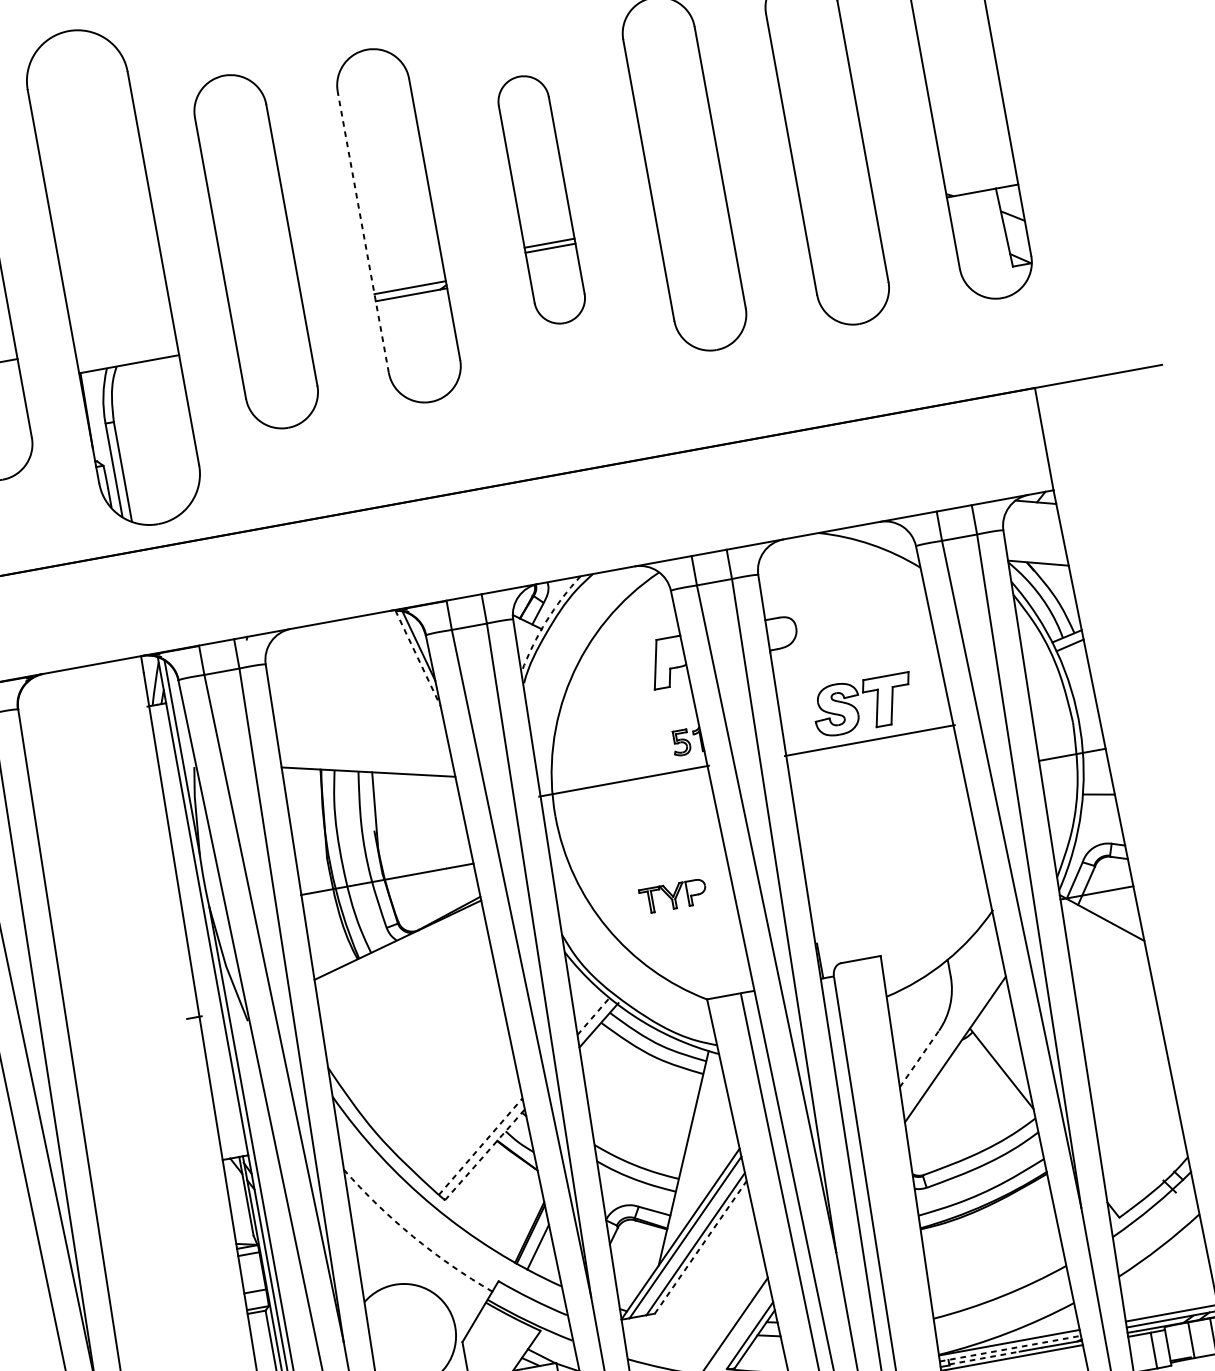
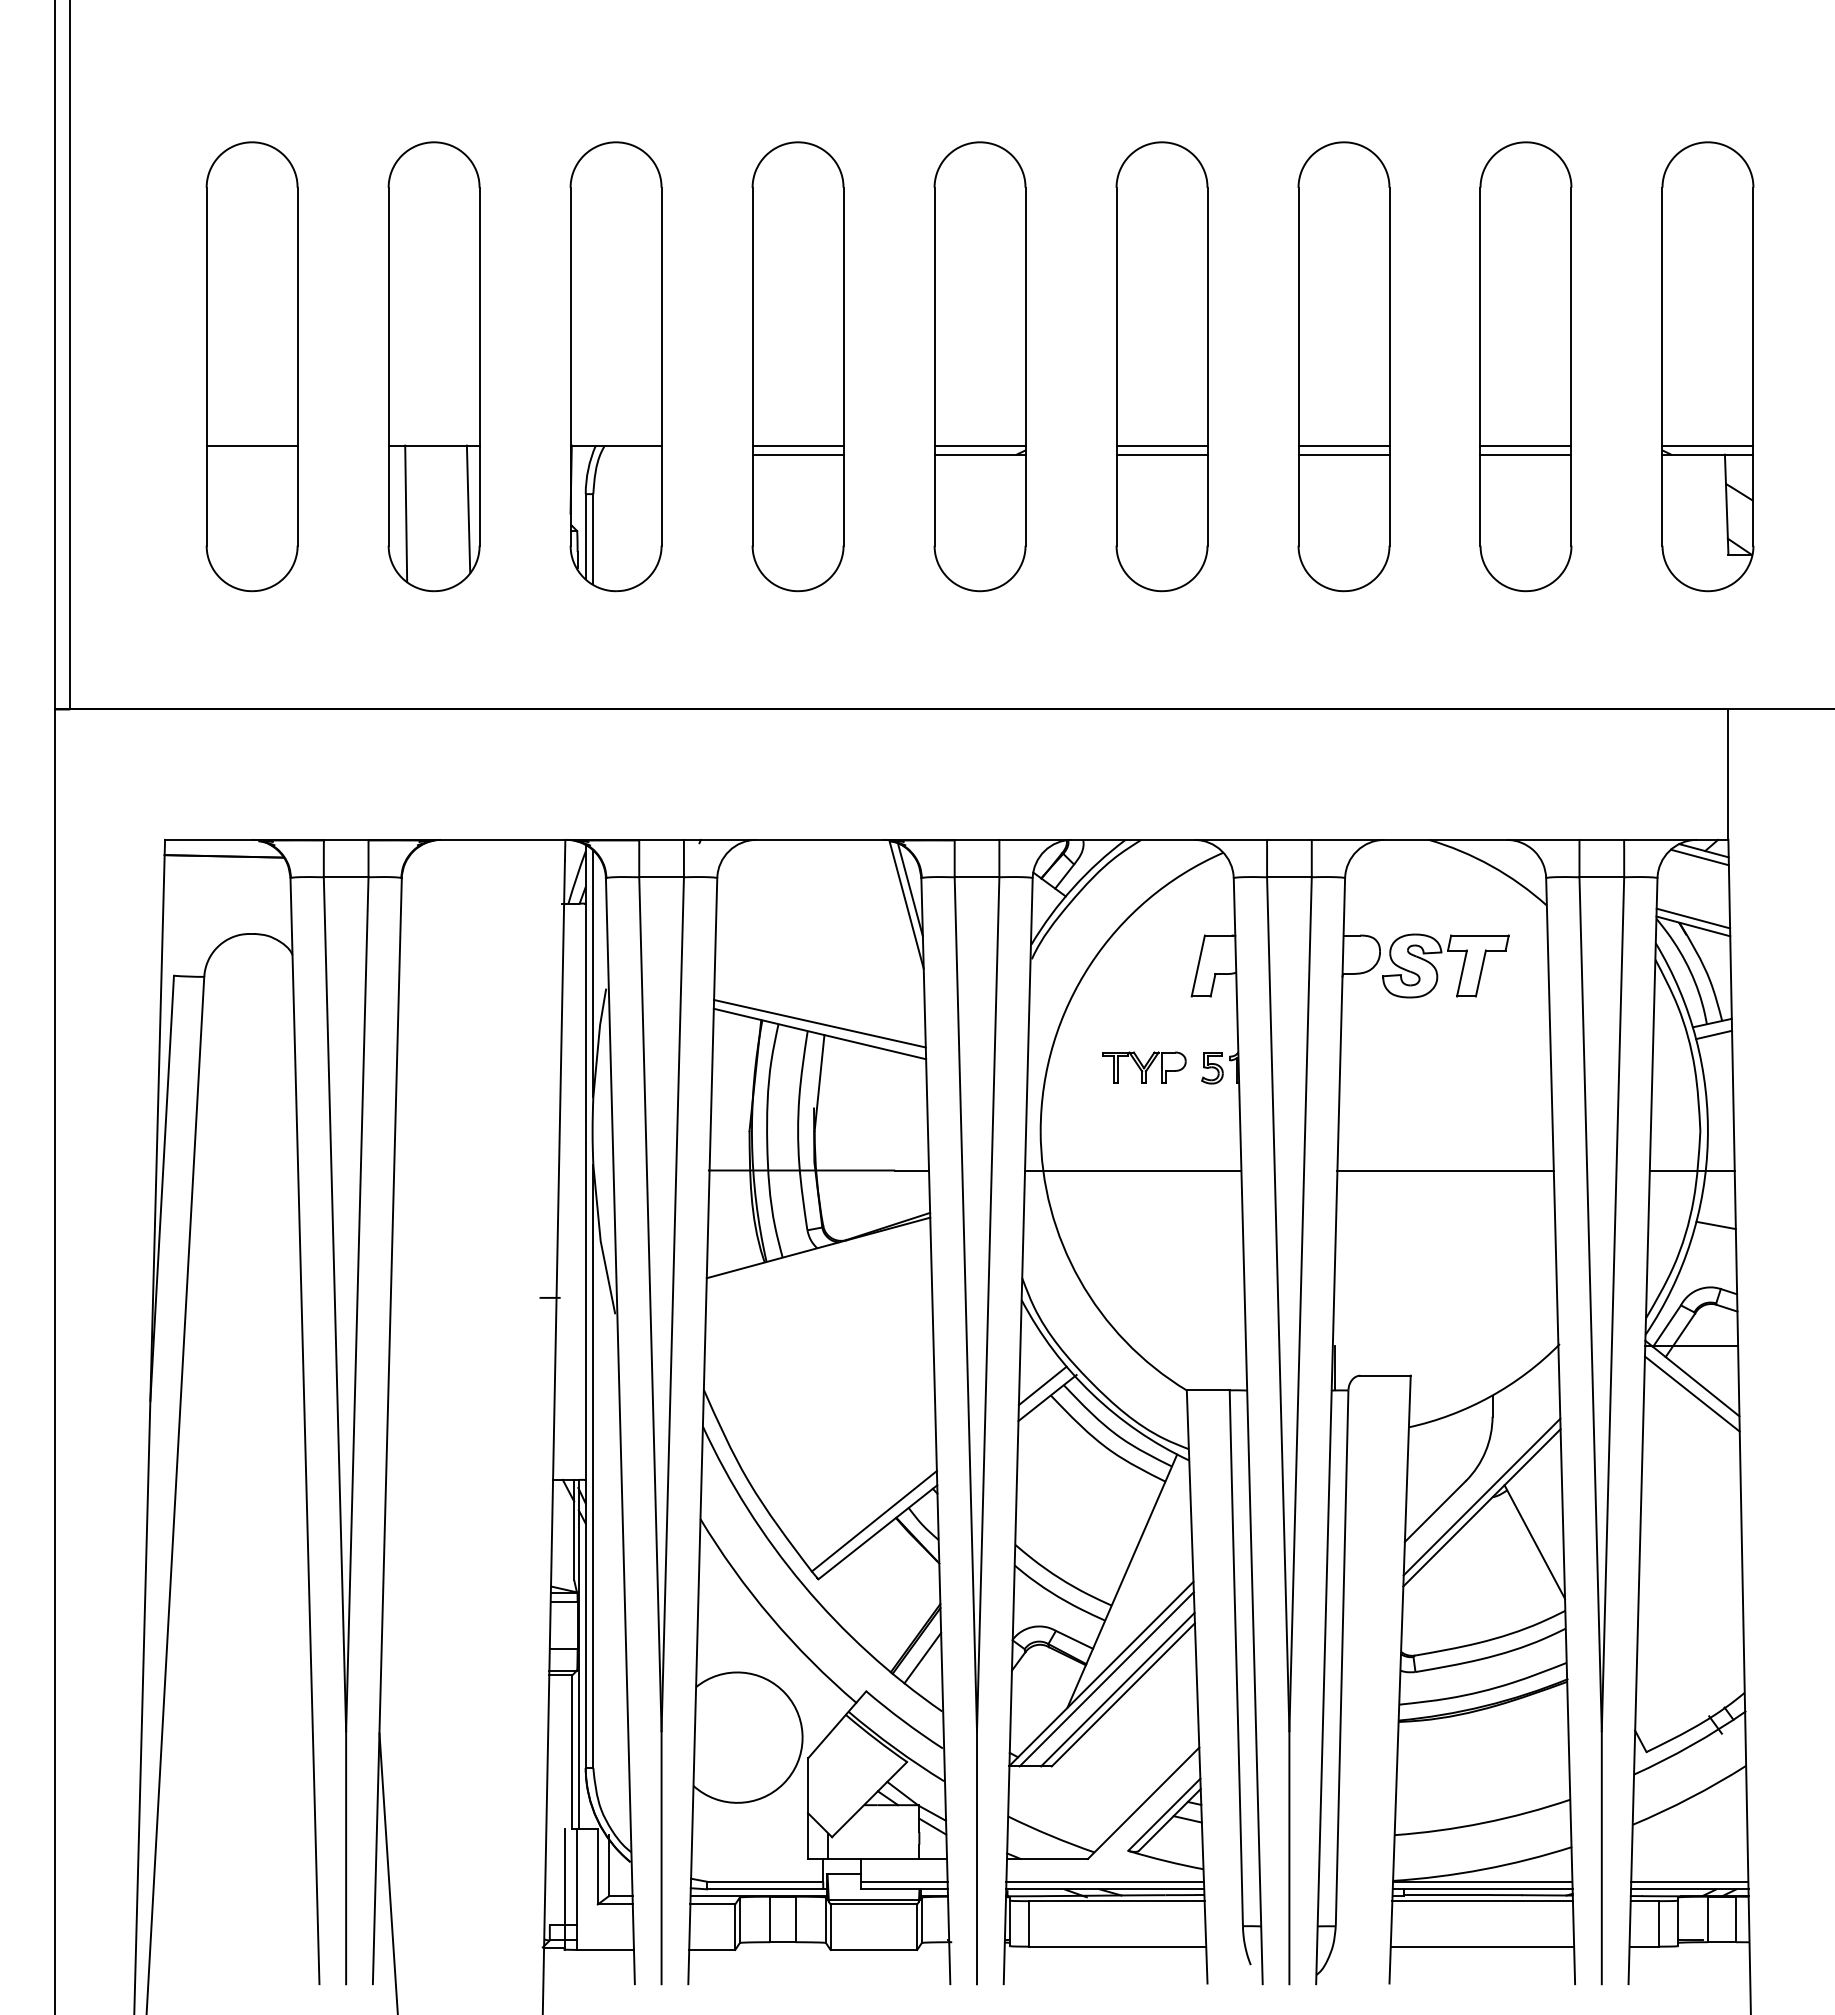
line: (980, 183) -> (1707, 445), added
part: (541, 199) -> (1161, 366), size x1.43
line: (838, 209) -> (1525, 445), added
line: (839, 216) -> (1525, 454), added
line: (363, 232) -> (934, 366), dashed -> solid
line: (695, 235) -> (1343, 445), added
line: (696, 242) -> (1343, 454), added
part: (112, 277) -> (615, 366), size x0.71
line: (266, 313) -> (797, 445), added
line: (268, 320) -> (797, 454), added
line: (17, 409) -> (468, 508), added
line: (1033, 508) -> (1699, 857), added
line: (1037, 556) -> (1693, 918), added
arc: (546, 621) -> (1073, 887), dashed -> solid
line: (418, 658) -> (906, 905), dashed -> solid
part: (857, 709) -> (1437, 970), moved
line: (869, 740) -> (1445, 1170), moved
line: (366, 763) -> (819, 1023), added
line: (624, 781) -> (1133, 1170), moved
part: (673, 896) -> (1144, 1067), moved
line: (1103, 929) -> (1691, 1393), added
line: (593, 1016) -> (1042, 1385), dashed -> solid
line: (953, 1040) -> (1481, 1496), added
line: (919, 1058) -> (1435, 1511), dashed -> solid
line: (480, 1146) -> (874, 1520), dashed -> solid
line: (484, 1155) -> (877, 1532), dashed -> solid
arc: (412, 1236) -> (770, 1617), dashed -> solid
line: (700, 1247) -> (1123, 1694), dashed -> solid
line: (1010, 1348) -> (1482, 1889), dashed -> solid
line: (984, 1358) -> (1448, 1895), dashed -> solid

